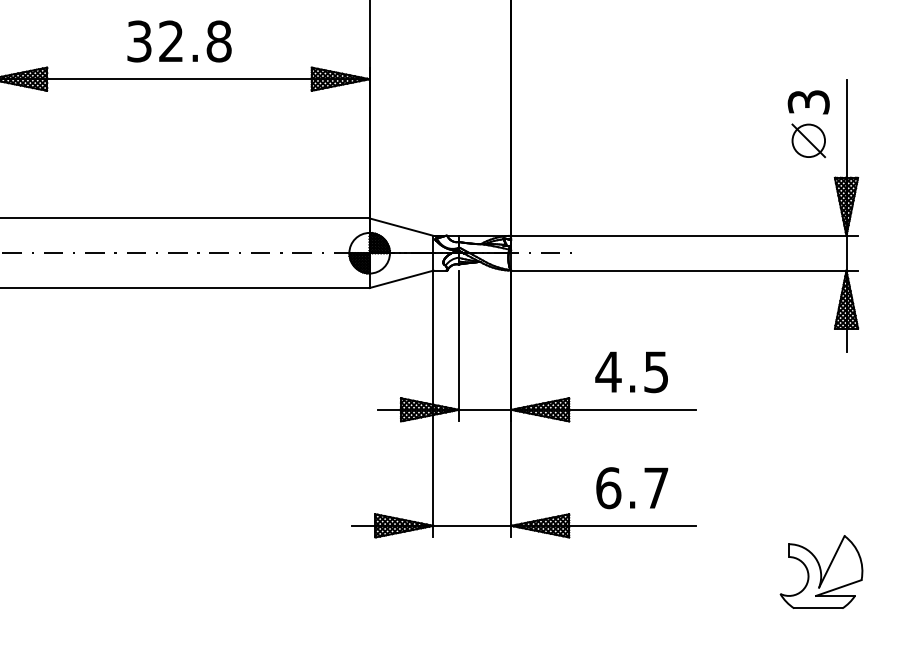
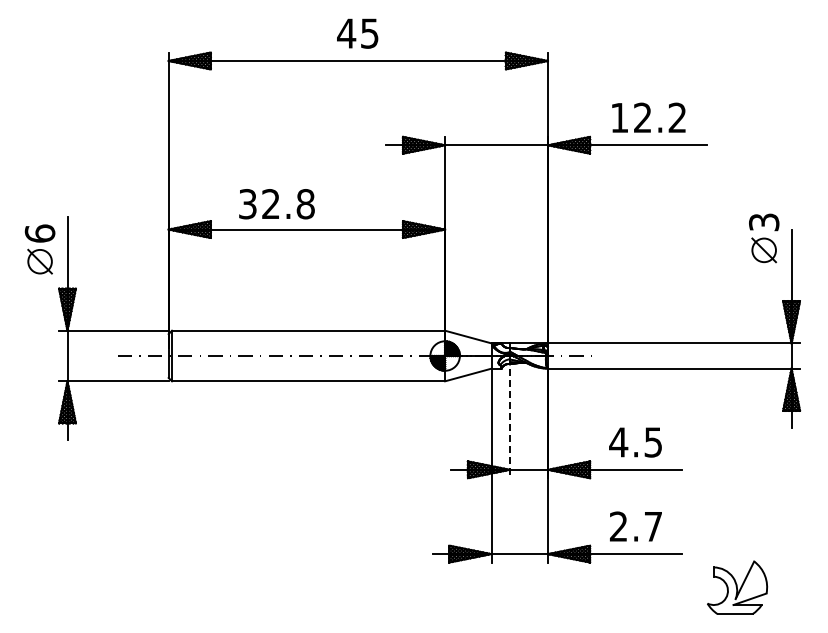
text: (178, 41) -> (276, 204), moved
part: (809, 124) -> (764, 238), moved
line: (459, 346) -> (510, 423), solid -> dashed
text: (608, 487) -> (618, 526), 6.7 -> 2.7
part: (821, 571) -> (737, 587), moved

